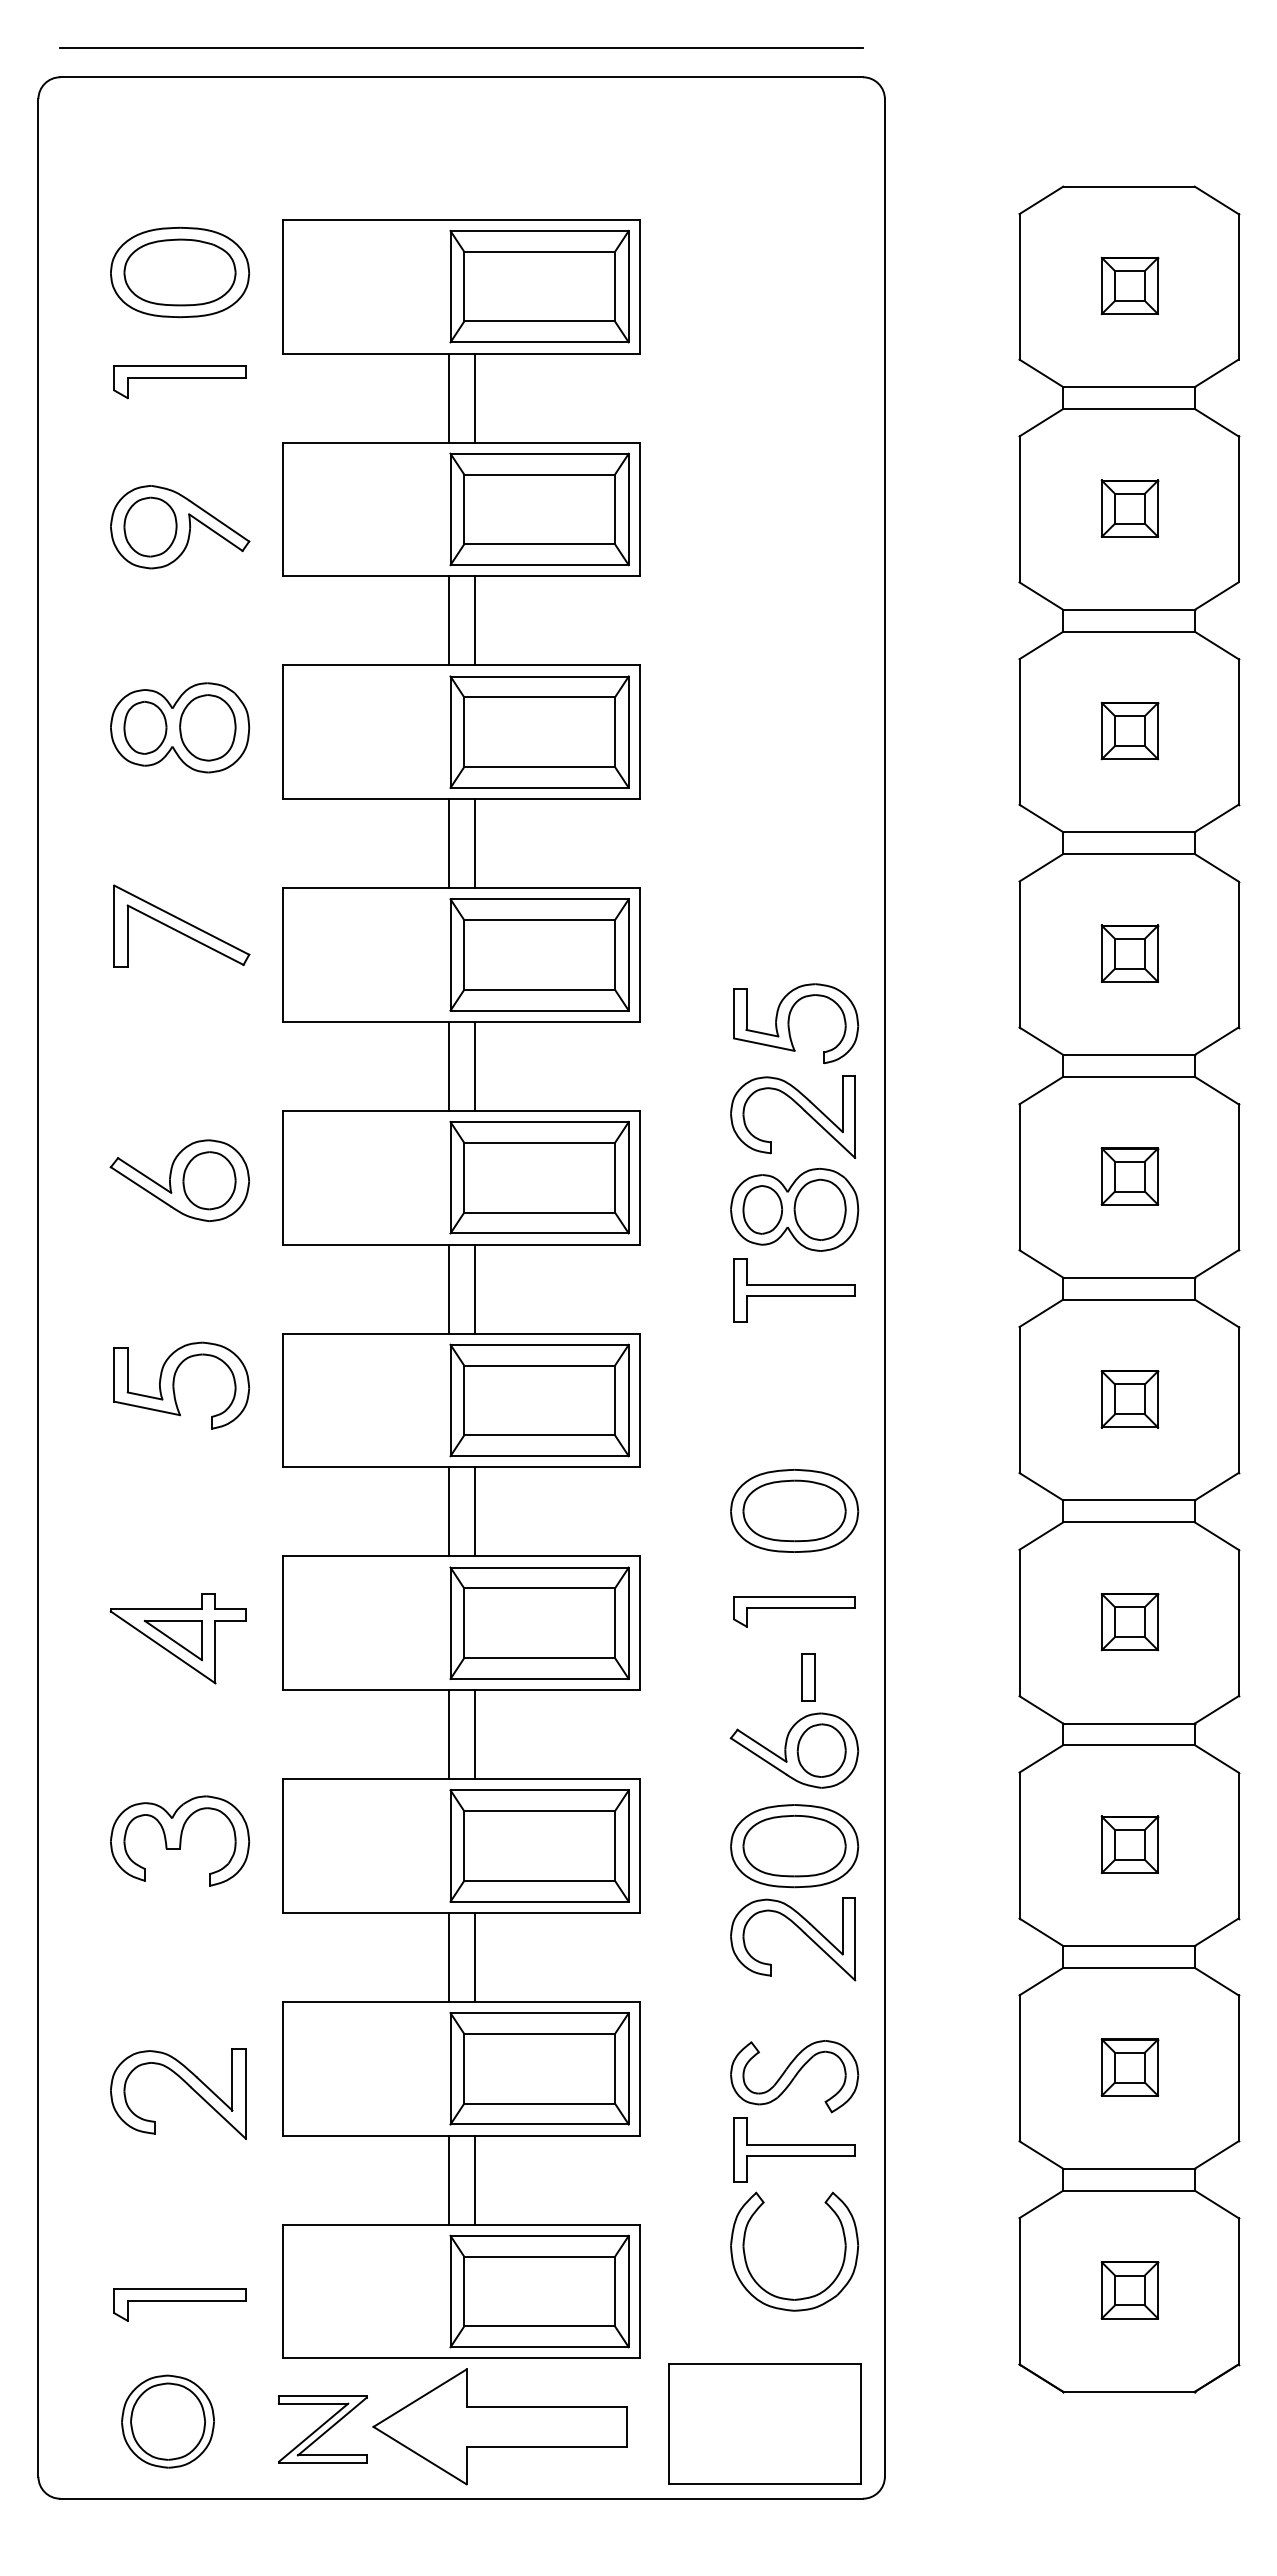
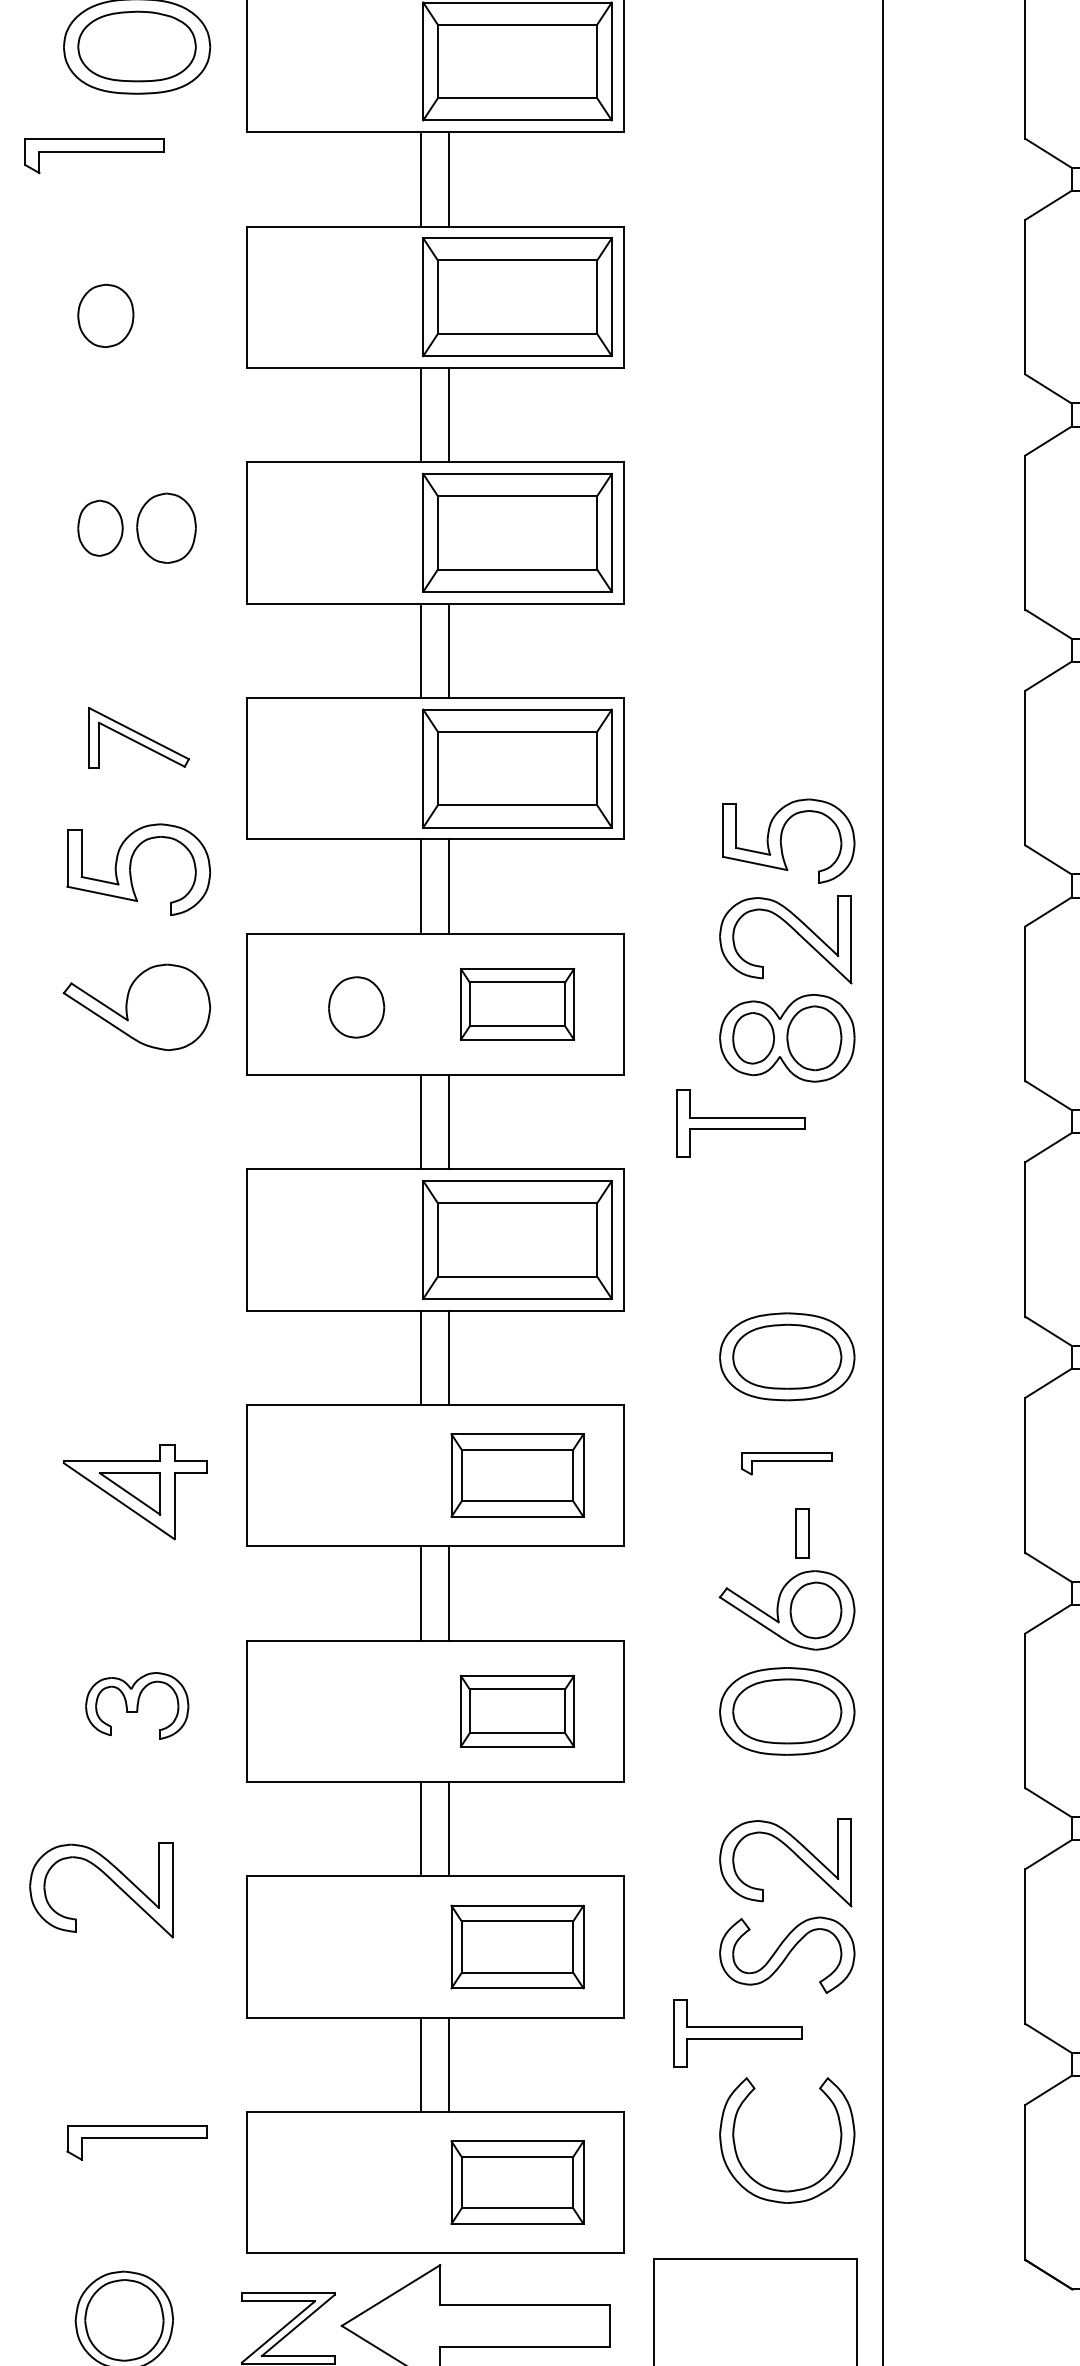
part: (179, 382) -> (94, 156), moved
part: (180, 527) -> (137, 316), removed
part: (180, 727) -> (137, 527), removed
part: (181, 925) -> (138, 737), size x0.7
part: (539, 1177) -> (517, 1004), size x0.6
part: (209, 1180) -> (356, 1007), moved
part: (794, 1290) -> (740, 1123), moved
part: (174, 1385) -> (131, 869), moved
part: (794, 1611) -> (787, 1463), size x0.7
part: (539, 1622) -> (517, 1474), size x0.7
part: (180, 1840) -> (137, 1705), size x0.7
part: (539, 1845) -> (517, 1710), size x0.6
part: (801, 1931) -> (794, 1854), moved
part: (539, 2068) -> (517, 1946), size x0.7
part: (186, 2084) -> (110, 1880), moved
part: (794, 2149) -> (737, 2032), moved
part: (539, 2291) -> (517, 2182), size x0.7
part: (179, 2304) -> (136, 2142), moved

